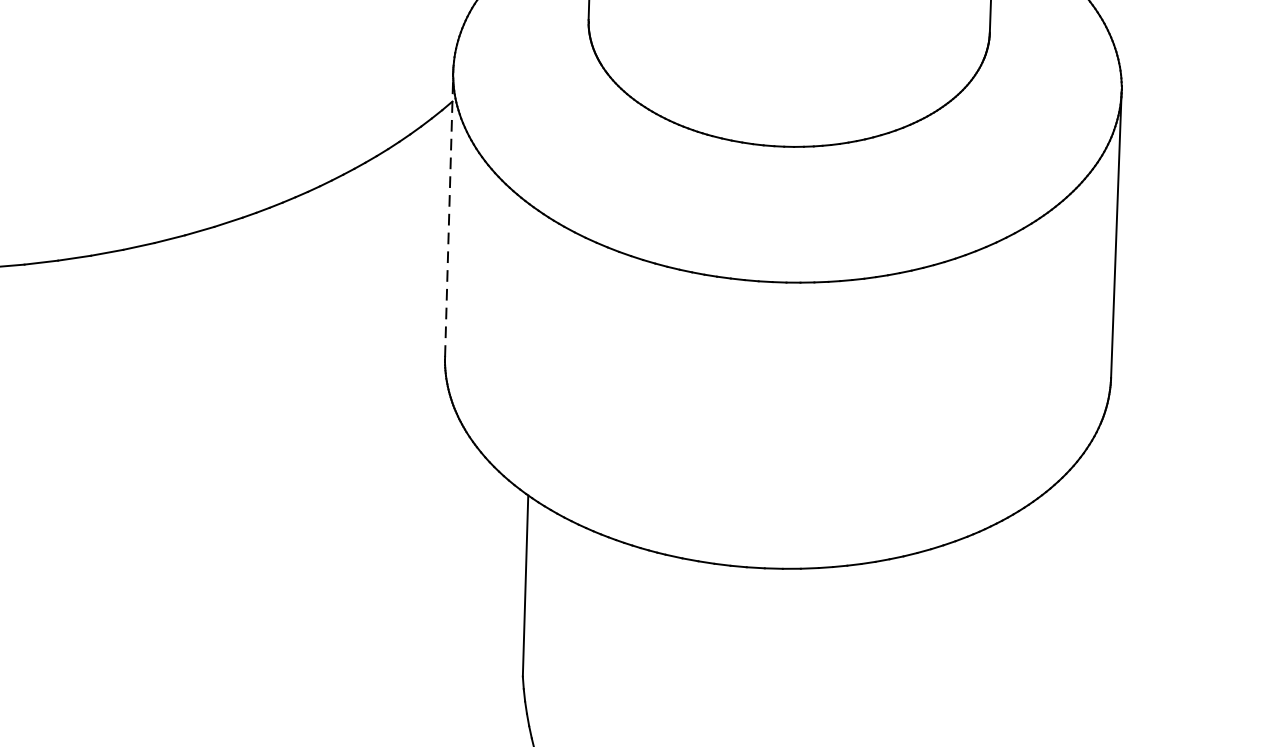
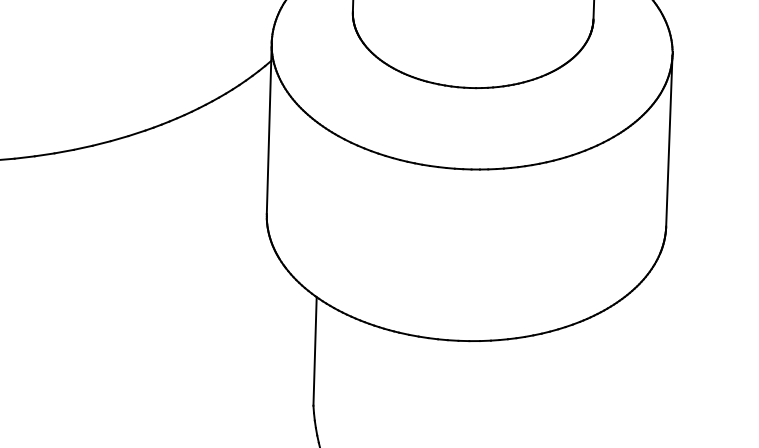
line: (449, 217) -> (269, 130), dashed -> solid

